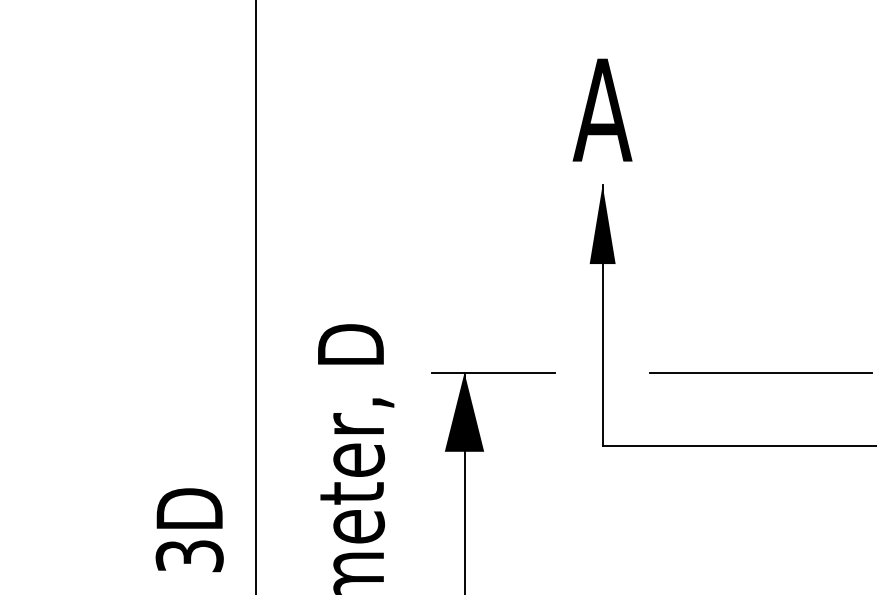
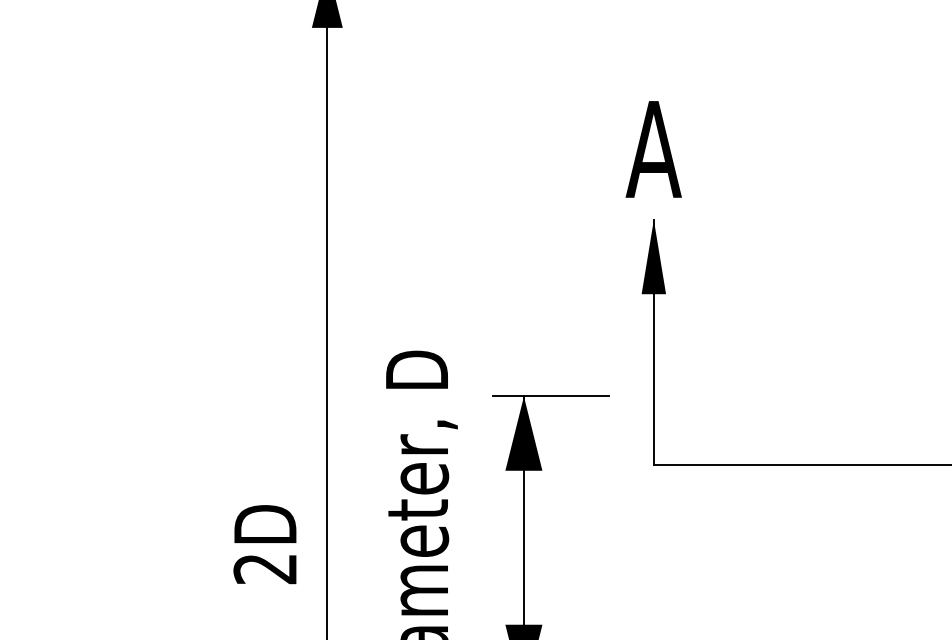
line: (760, 372) -> (802, 396), removed
text: (189, 556) -> (265, 569), 3D -> 2D

